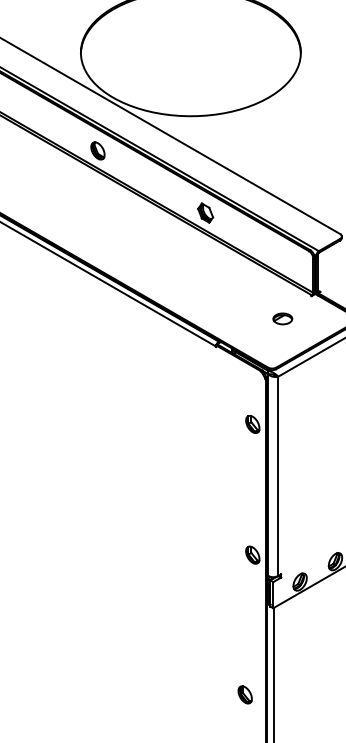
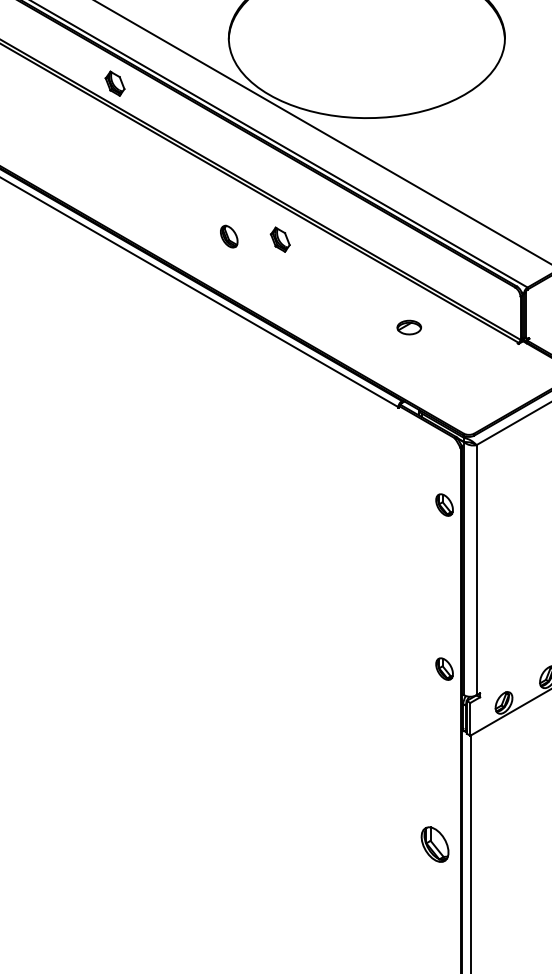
part: (98, 150) -> (229, 236), moved
part: (204, 212) -> (279, 239), moved
part: (282, 318) -> (409, 327), moved
part: (244, 694) -> (434, 844), size x1.6

